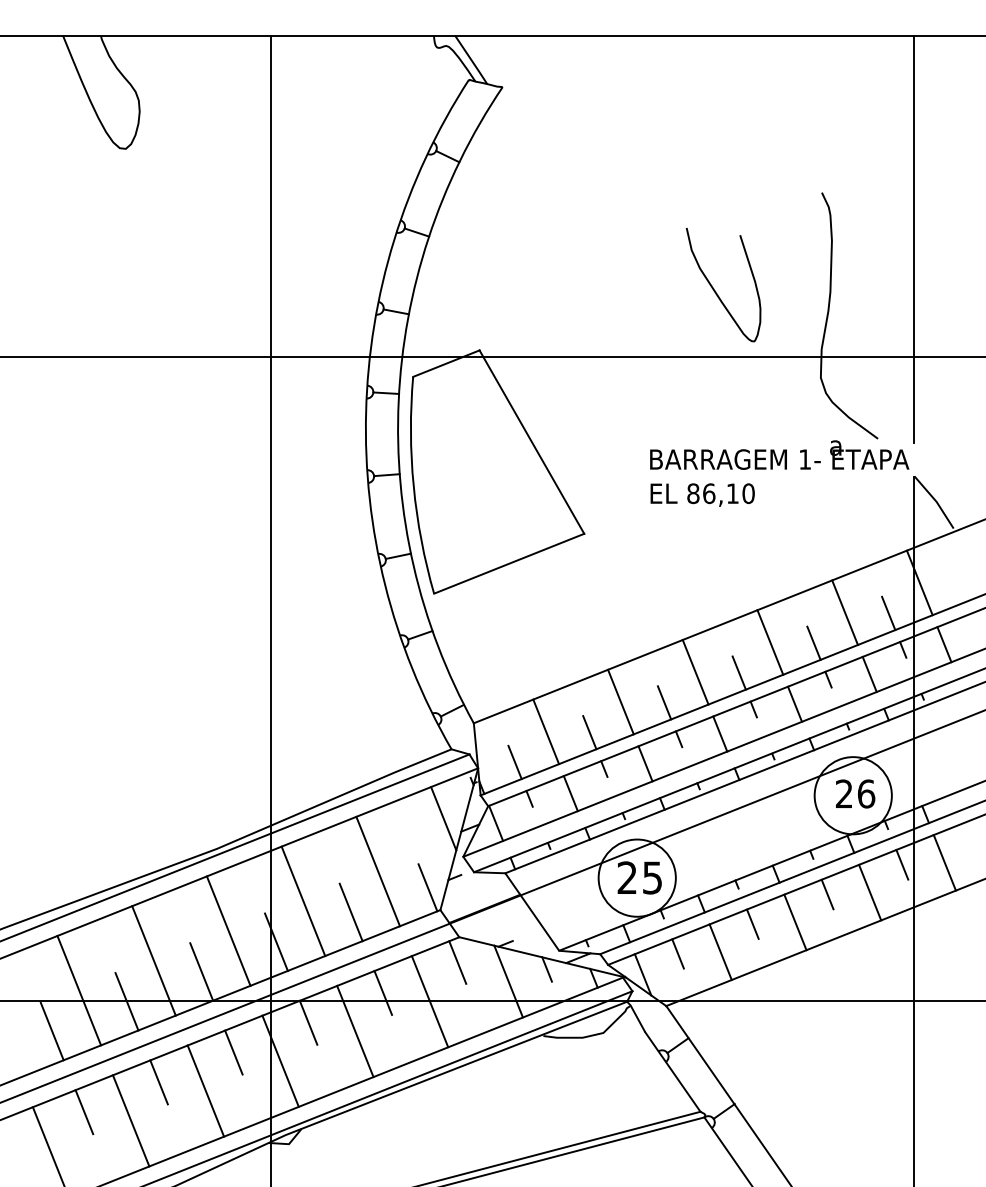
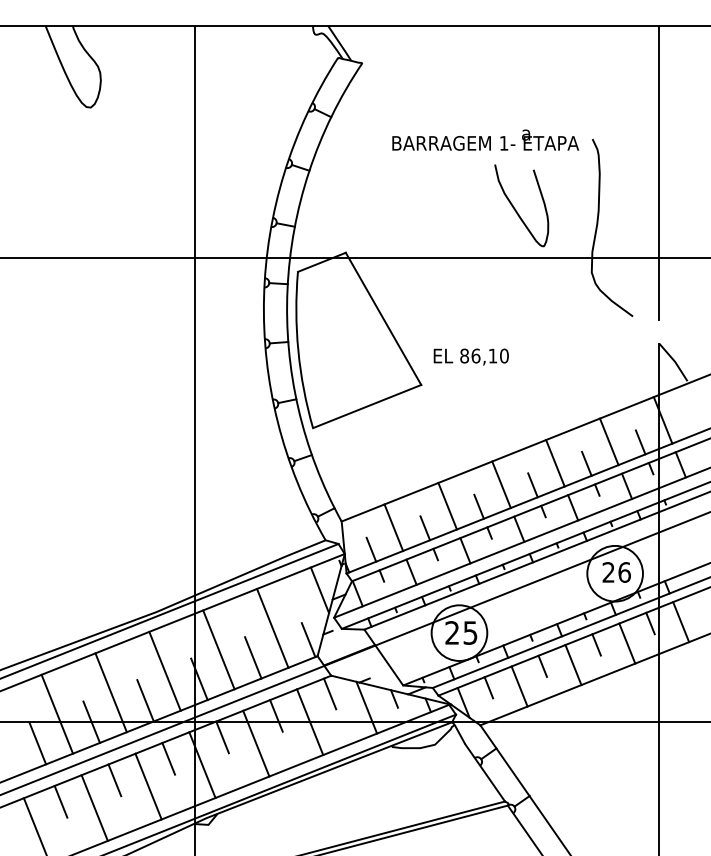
text: (779, 454) -> (485, 139), moved
text: (702, 494) -> (471, 356), moved

